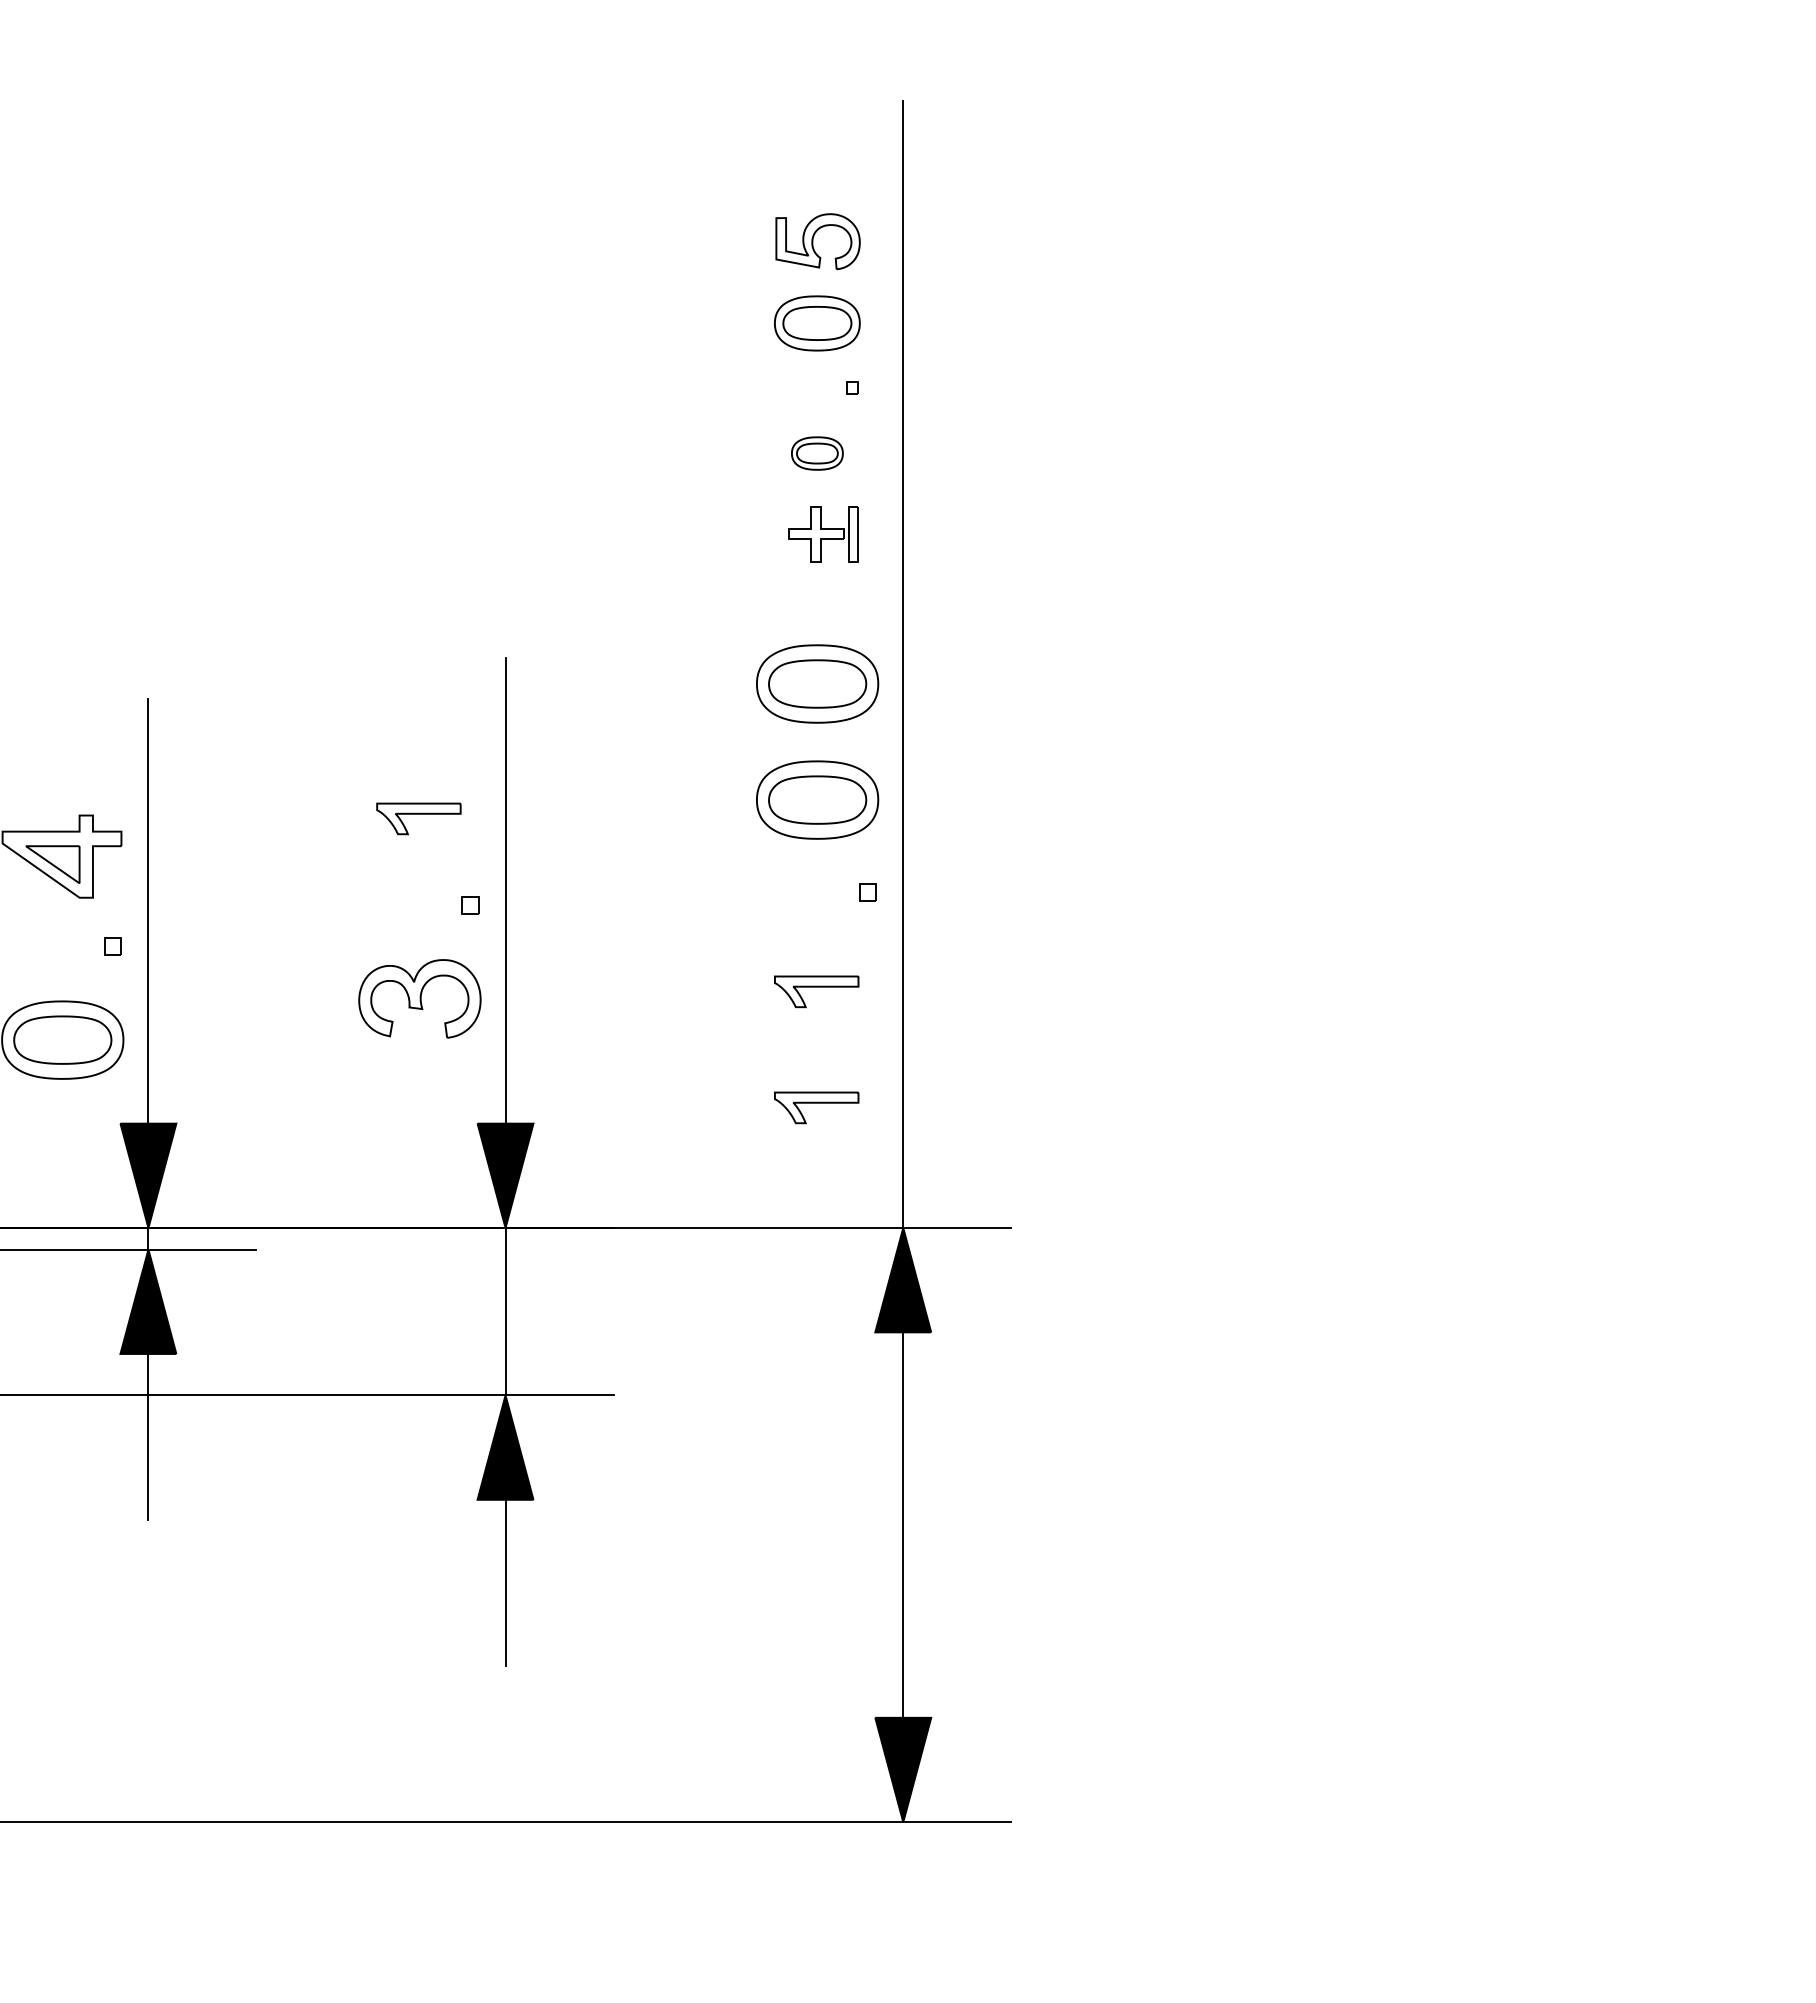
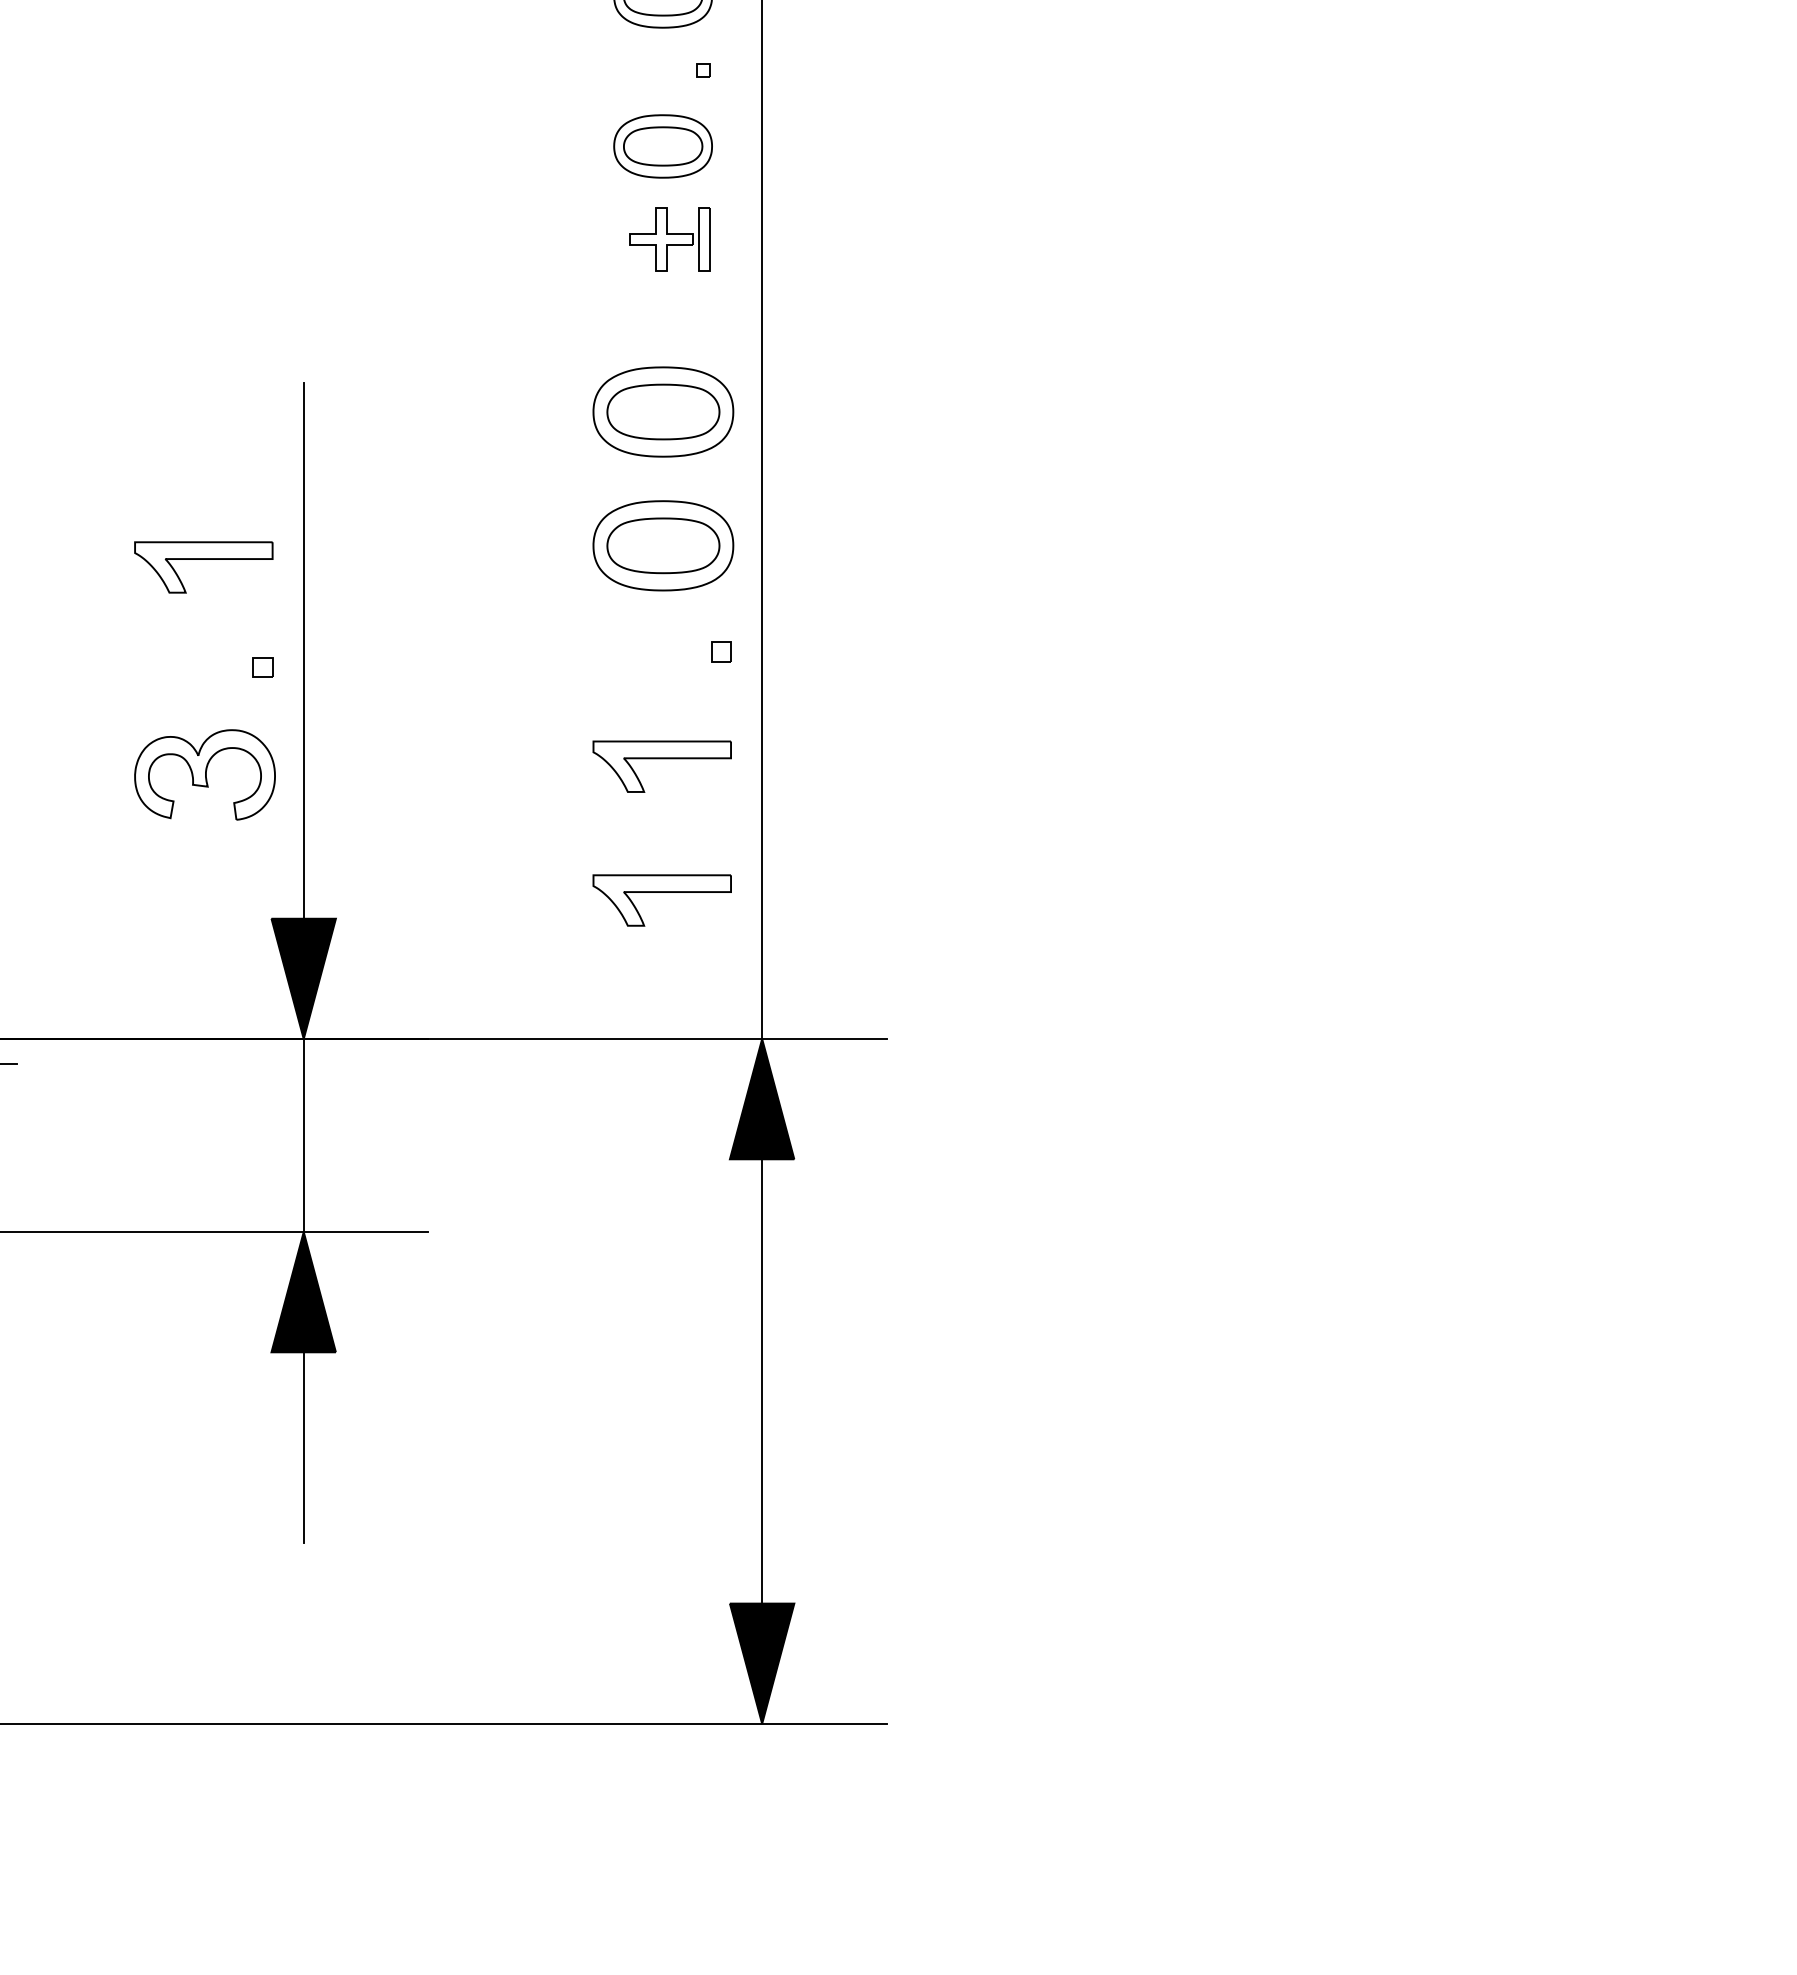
part: (817, 453) -> (663, 146), size x1.67
part: (418, 818) -> (203, 567), size x1.43
part: (816, 991) -> (662, 766), size x1.43
part: (816, 1107) -> (662, 900), size x1.43

